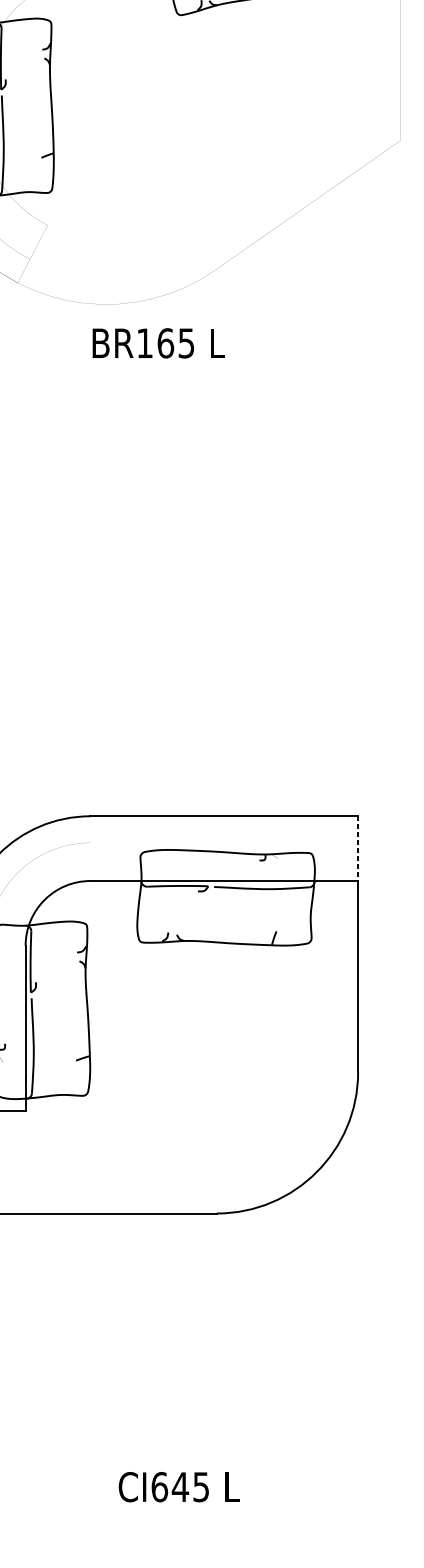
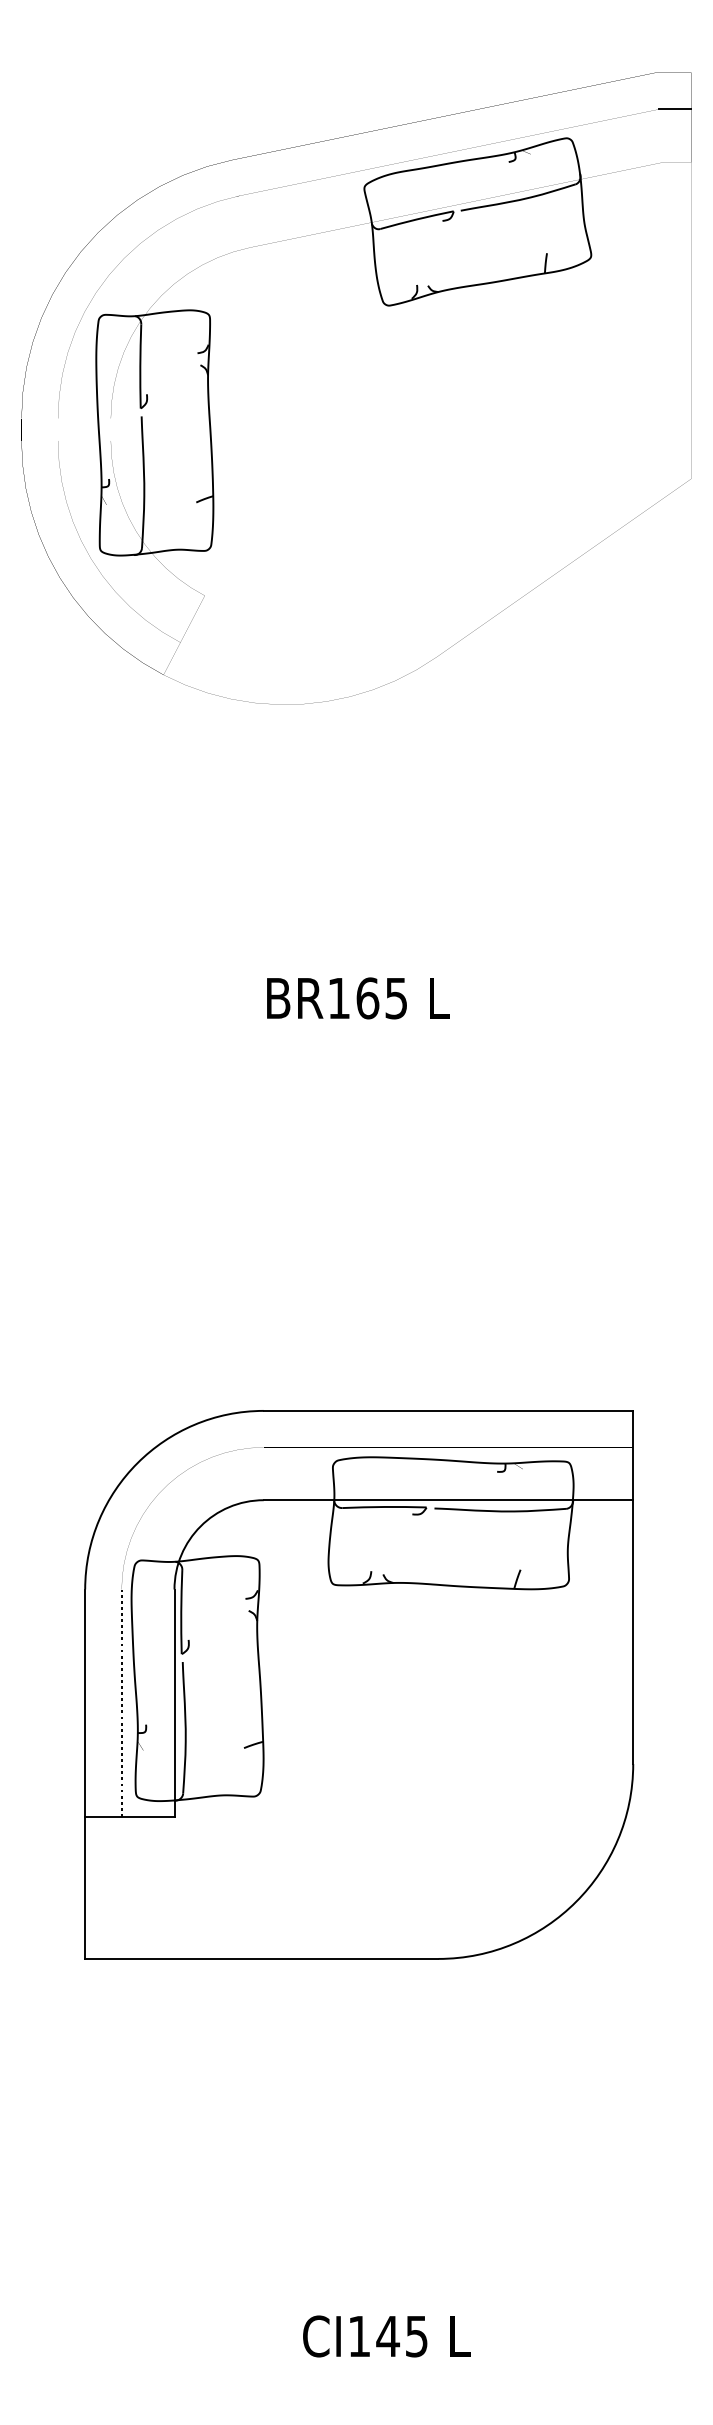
text: (159, 343) -> (358, 998), moved
line: (358, 848) -> (633, 1455), dashed -> solid
text: (159, 1487) -> (359, 2336), CI645 -> CI145

